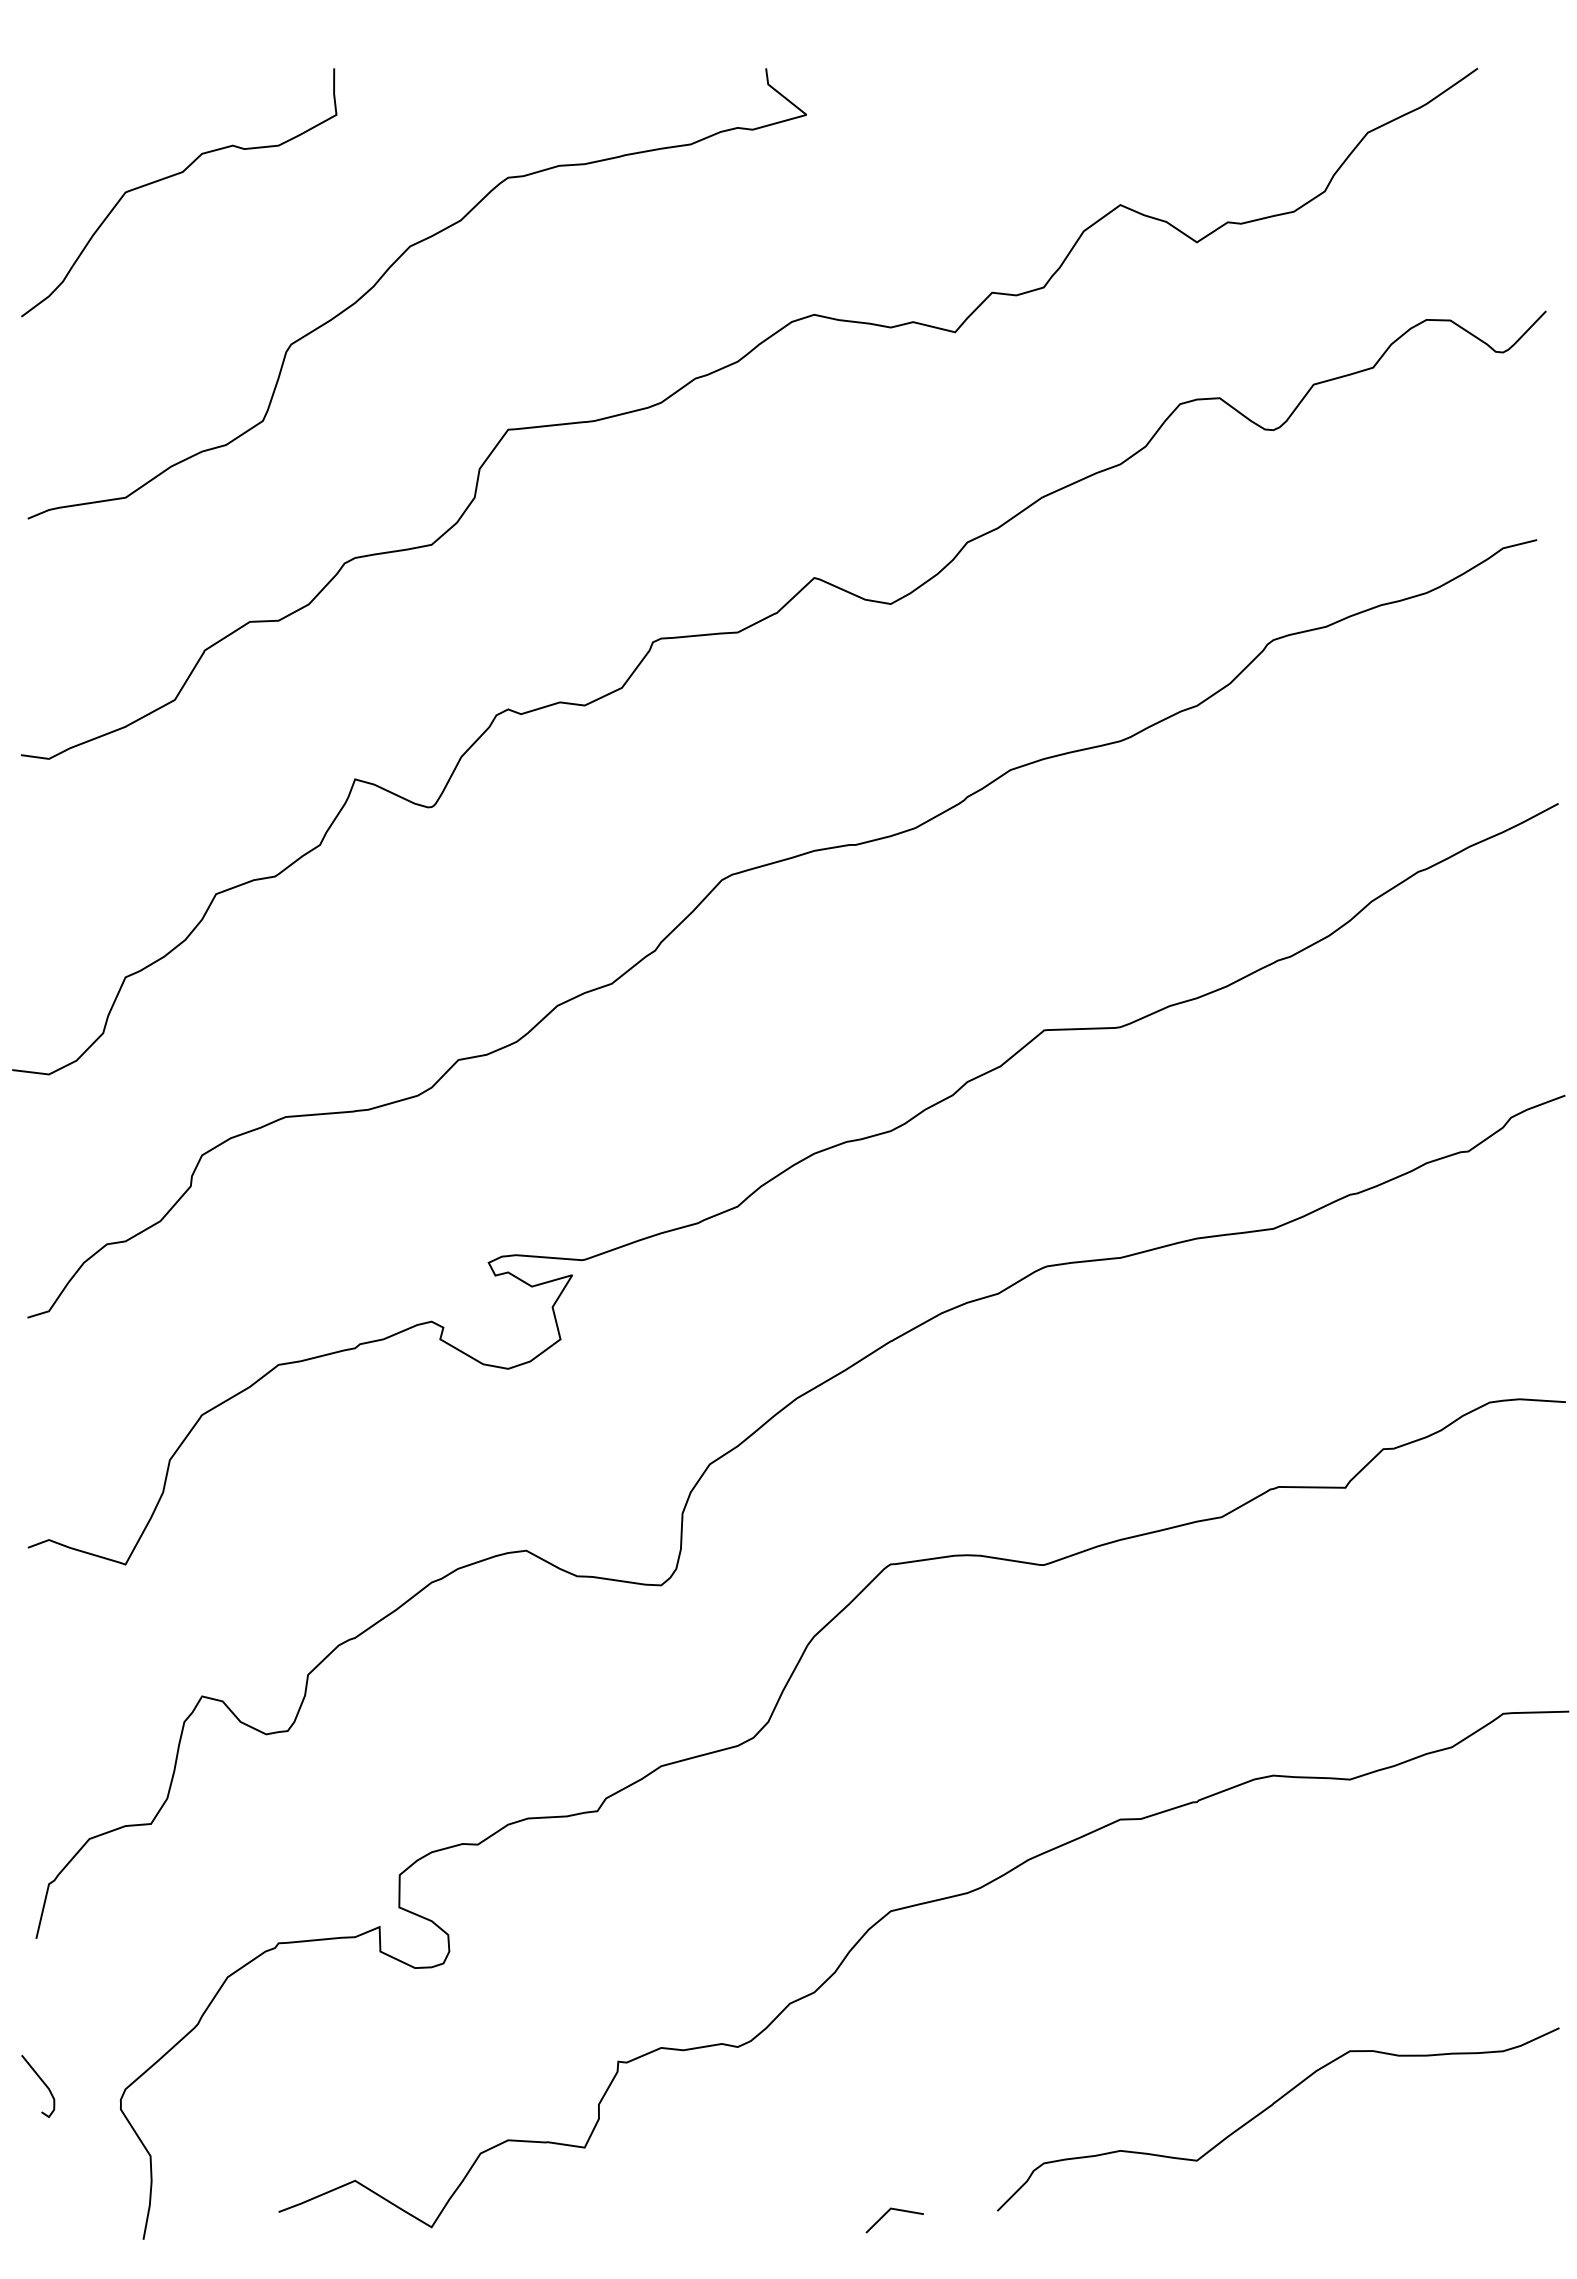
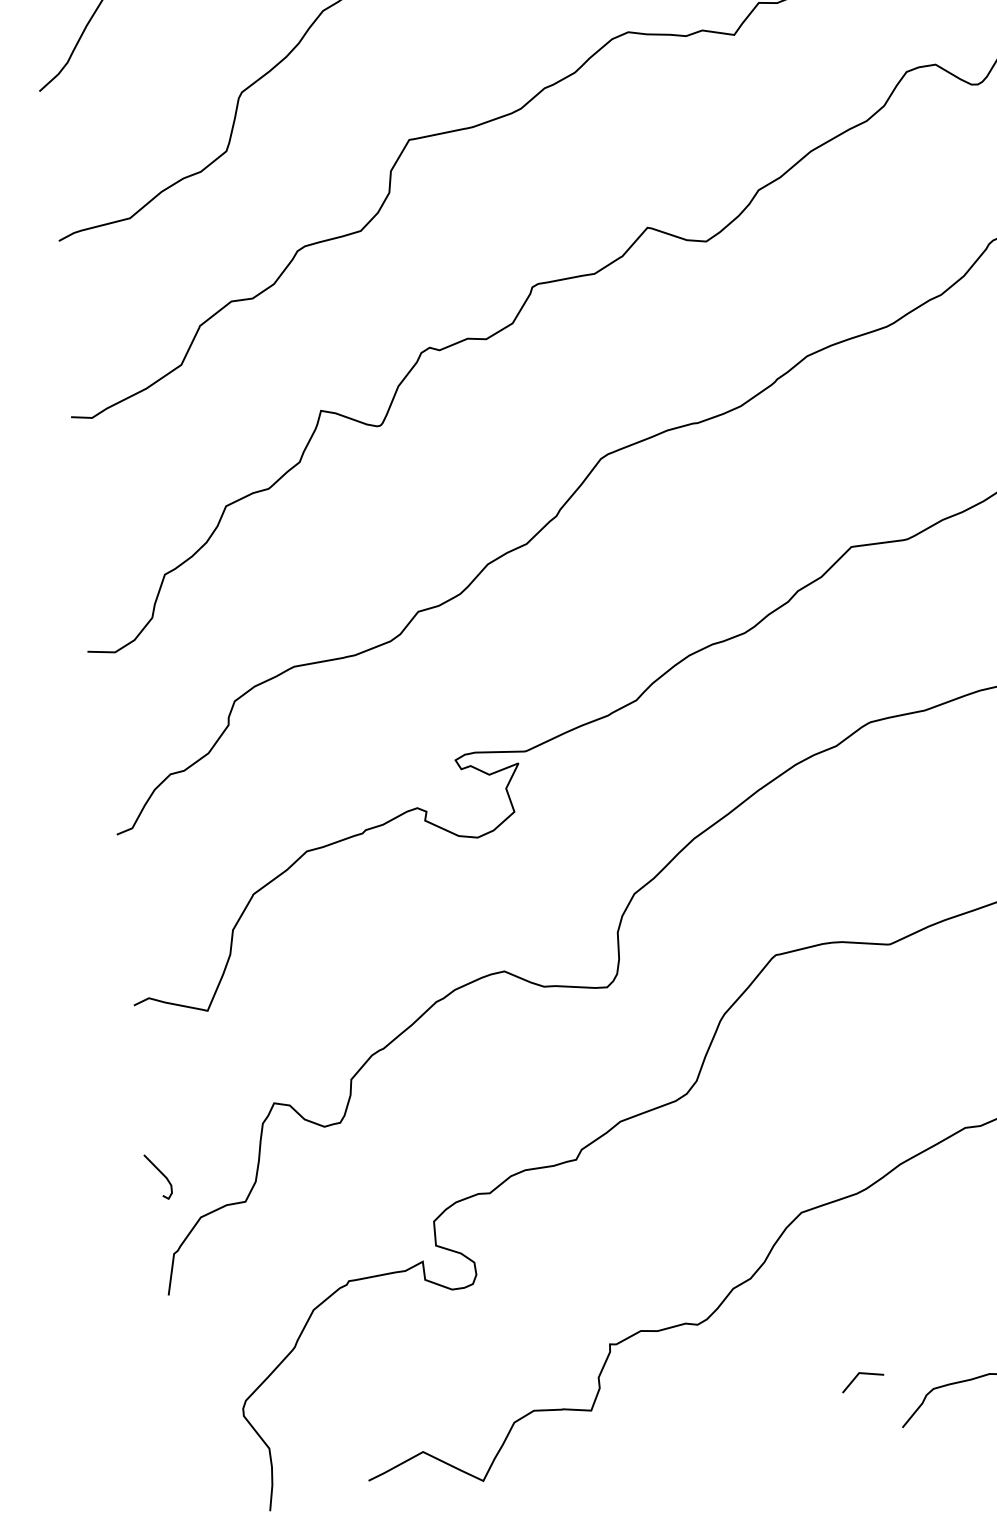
curve: (42, 2082) -> (161, 1173), moved
line: (887, 2213) -> (857, 1376), moved

